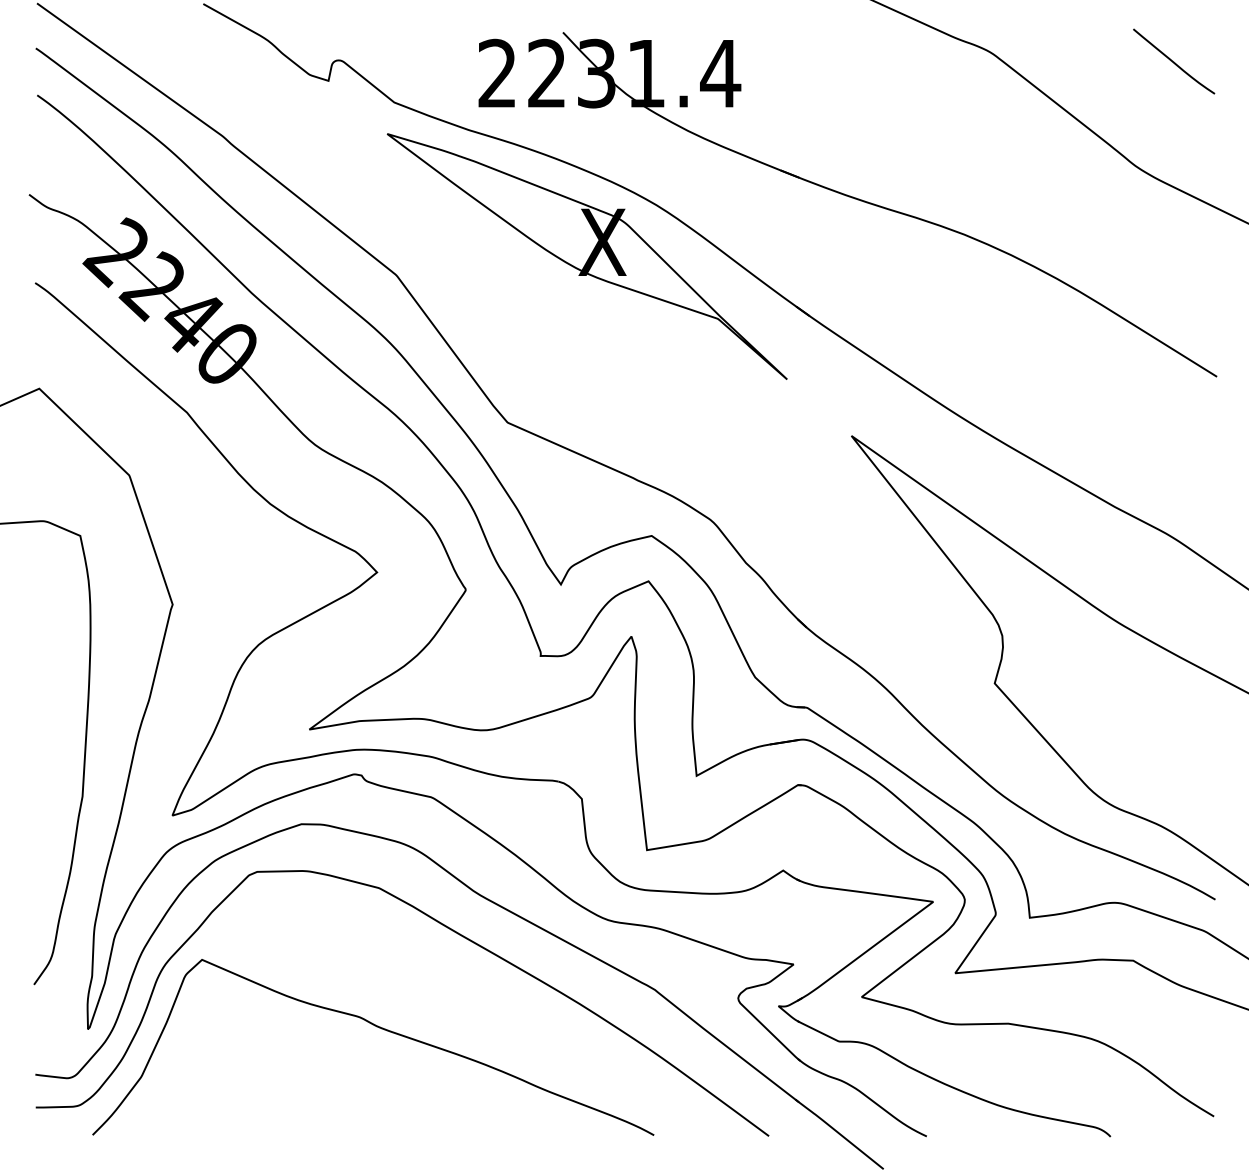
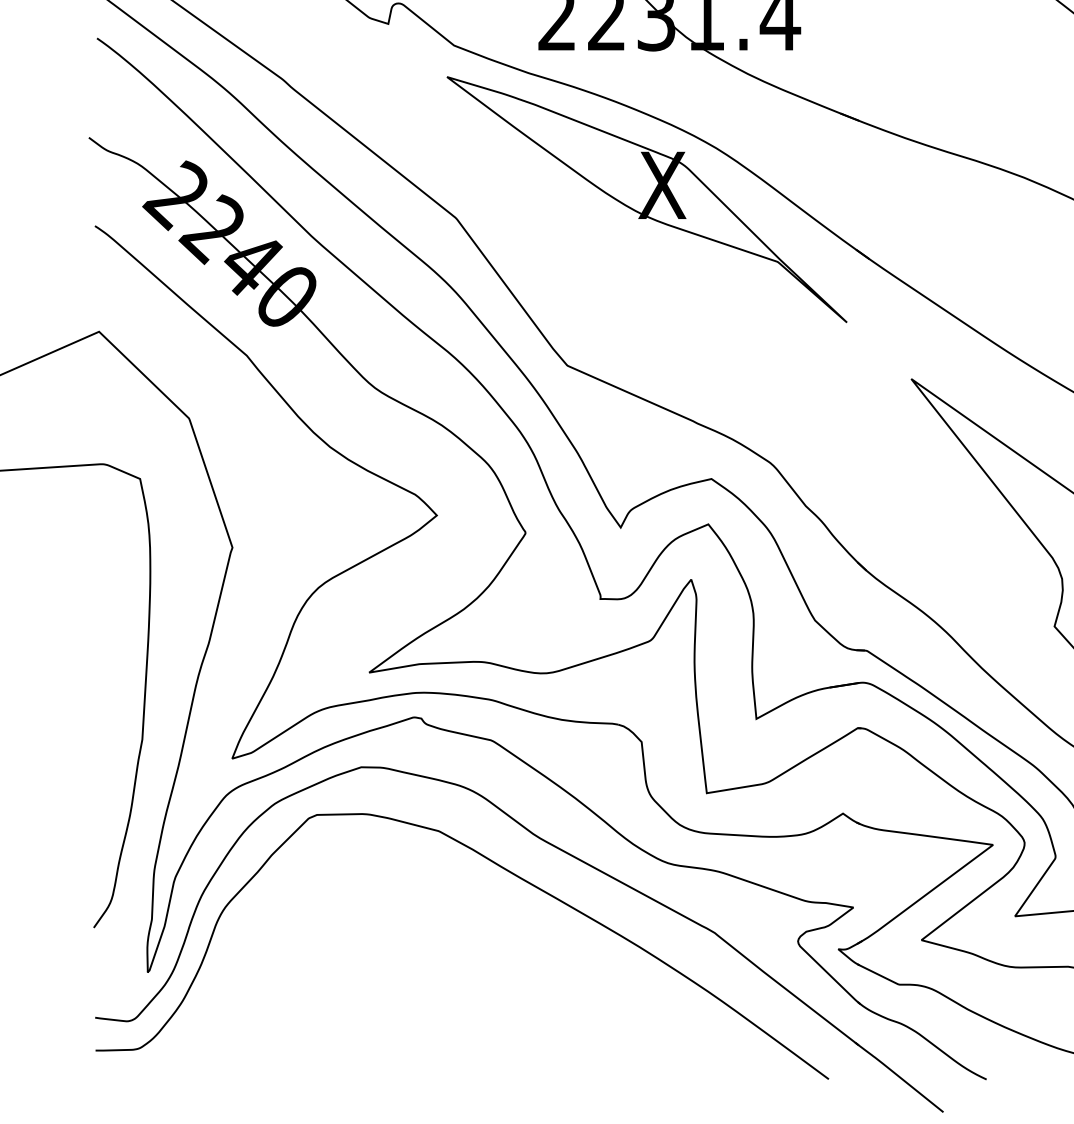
curve: (381, 1029) -> (441, 972), removed

